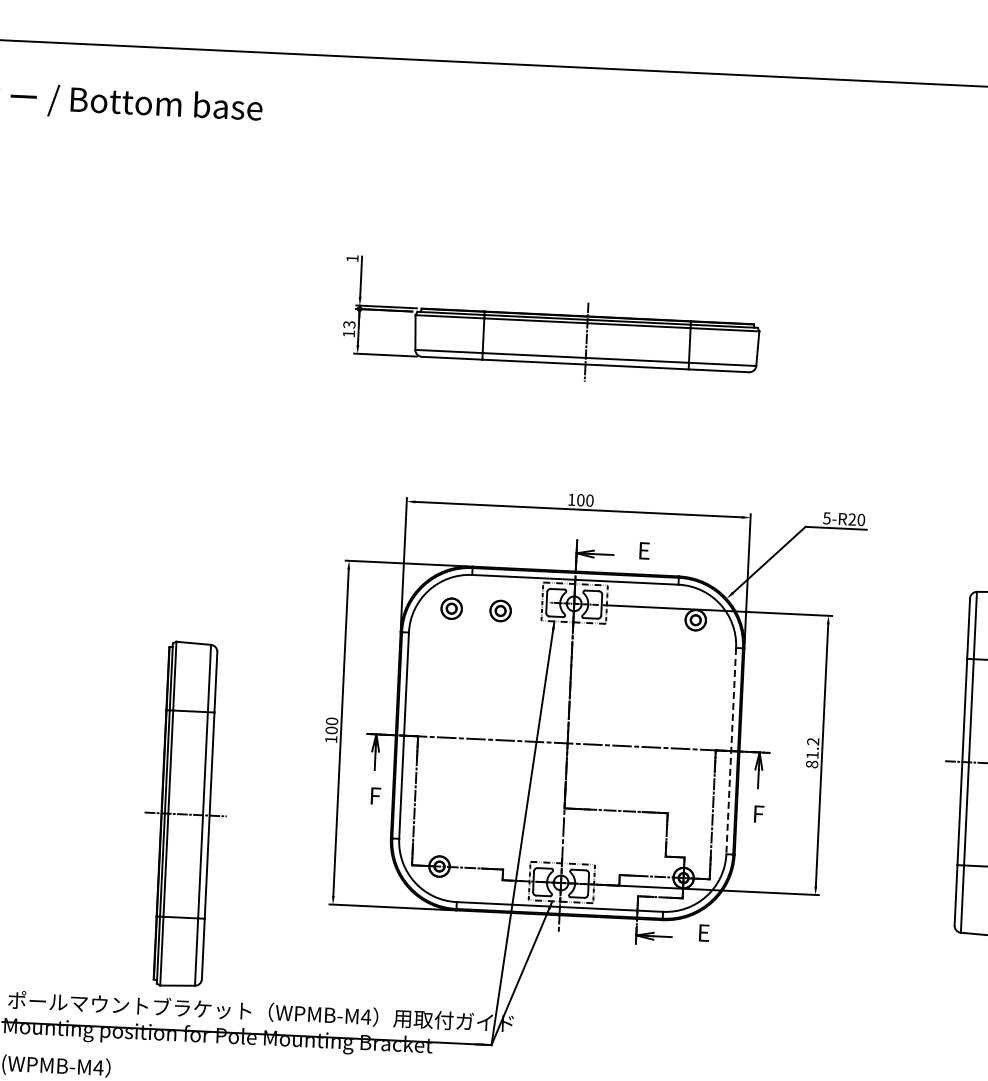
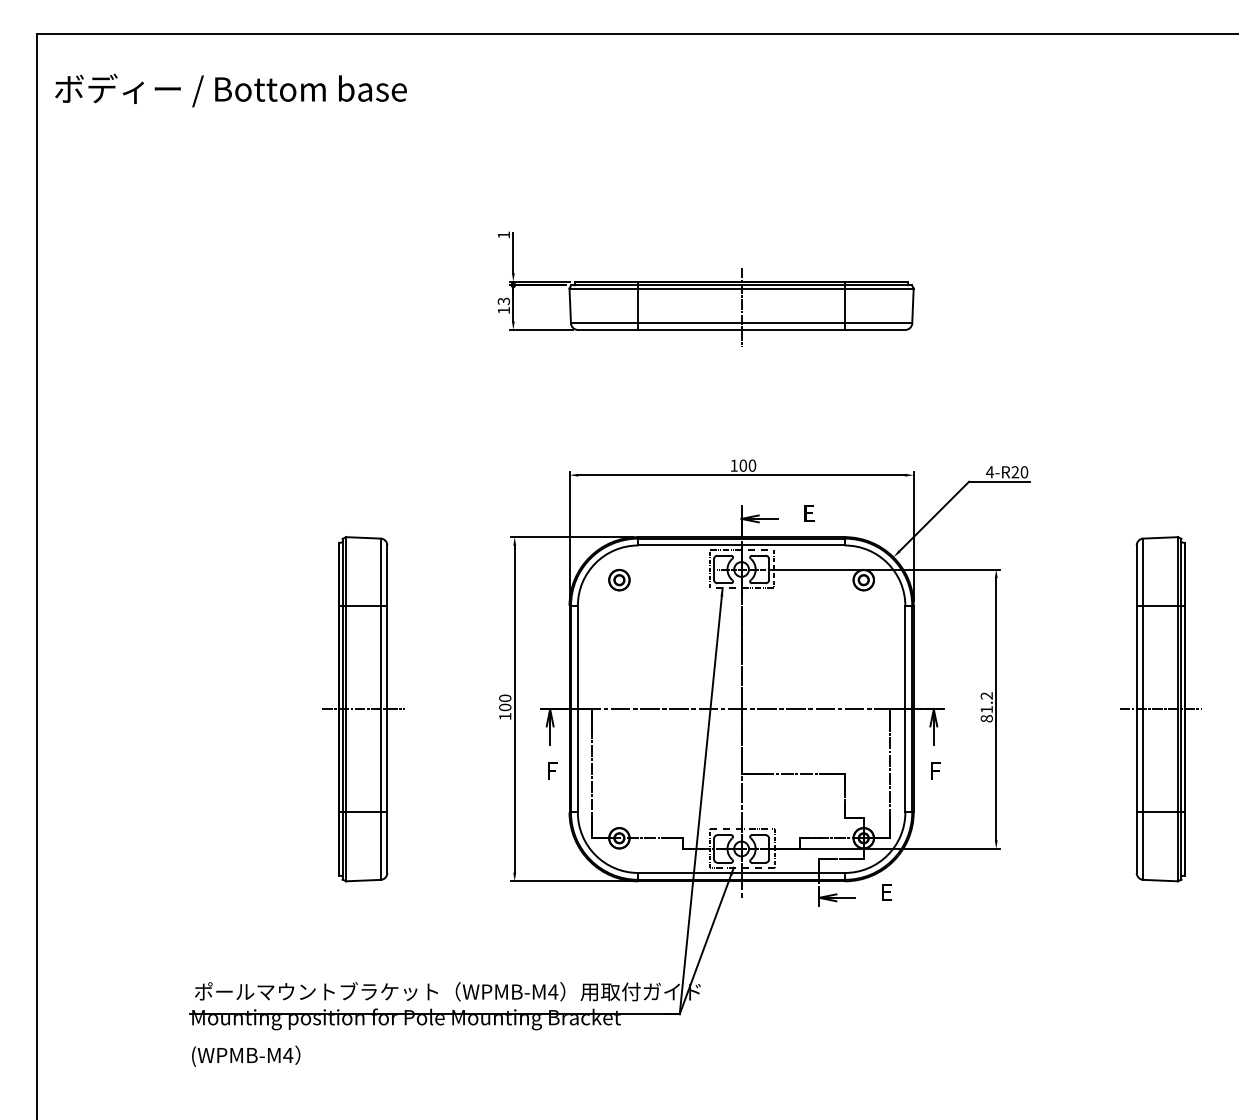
text: (827, 518) -> (990, 472), 5-R20 -> 4-R20
part: (500, 611) -> (668, 580), removed
line: (731, 751) -> (905, 709), dashed -> solid
part: (185, 814) -> (363, 709), moved

